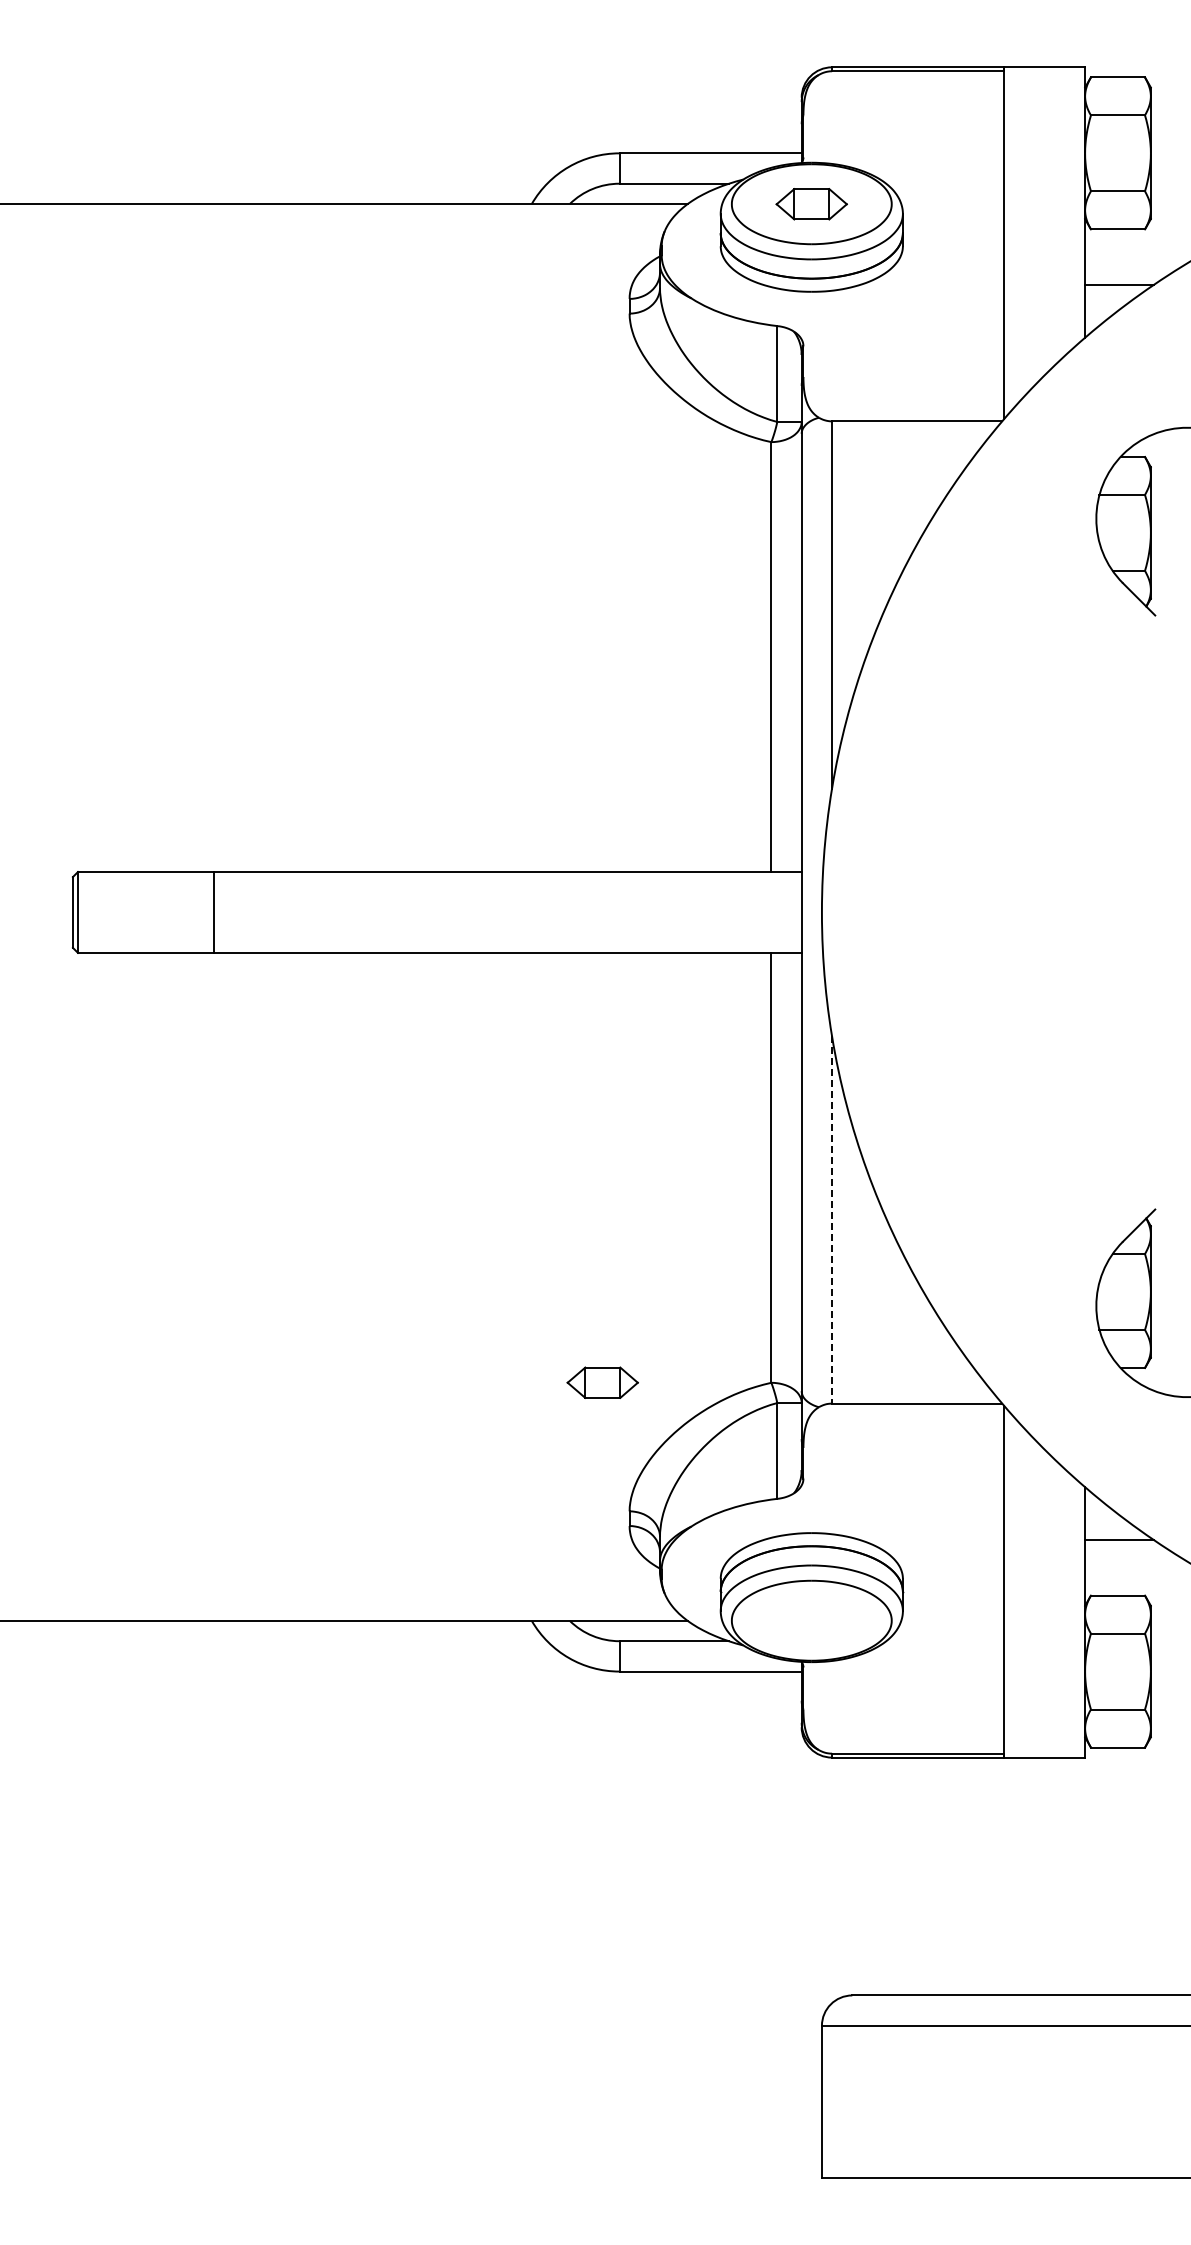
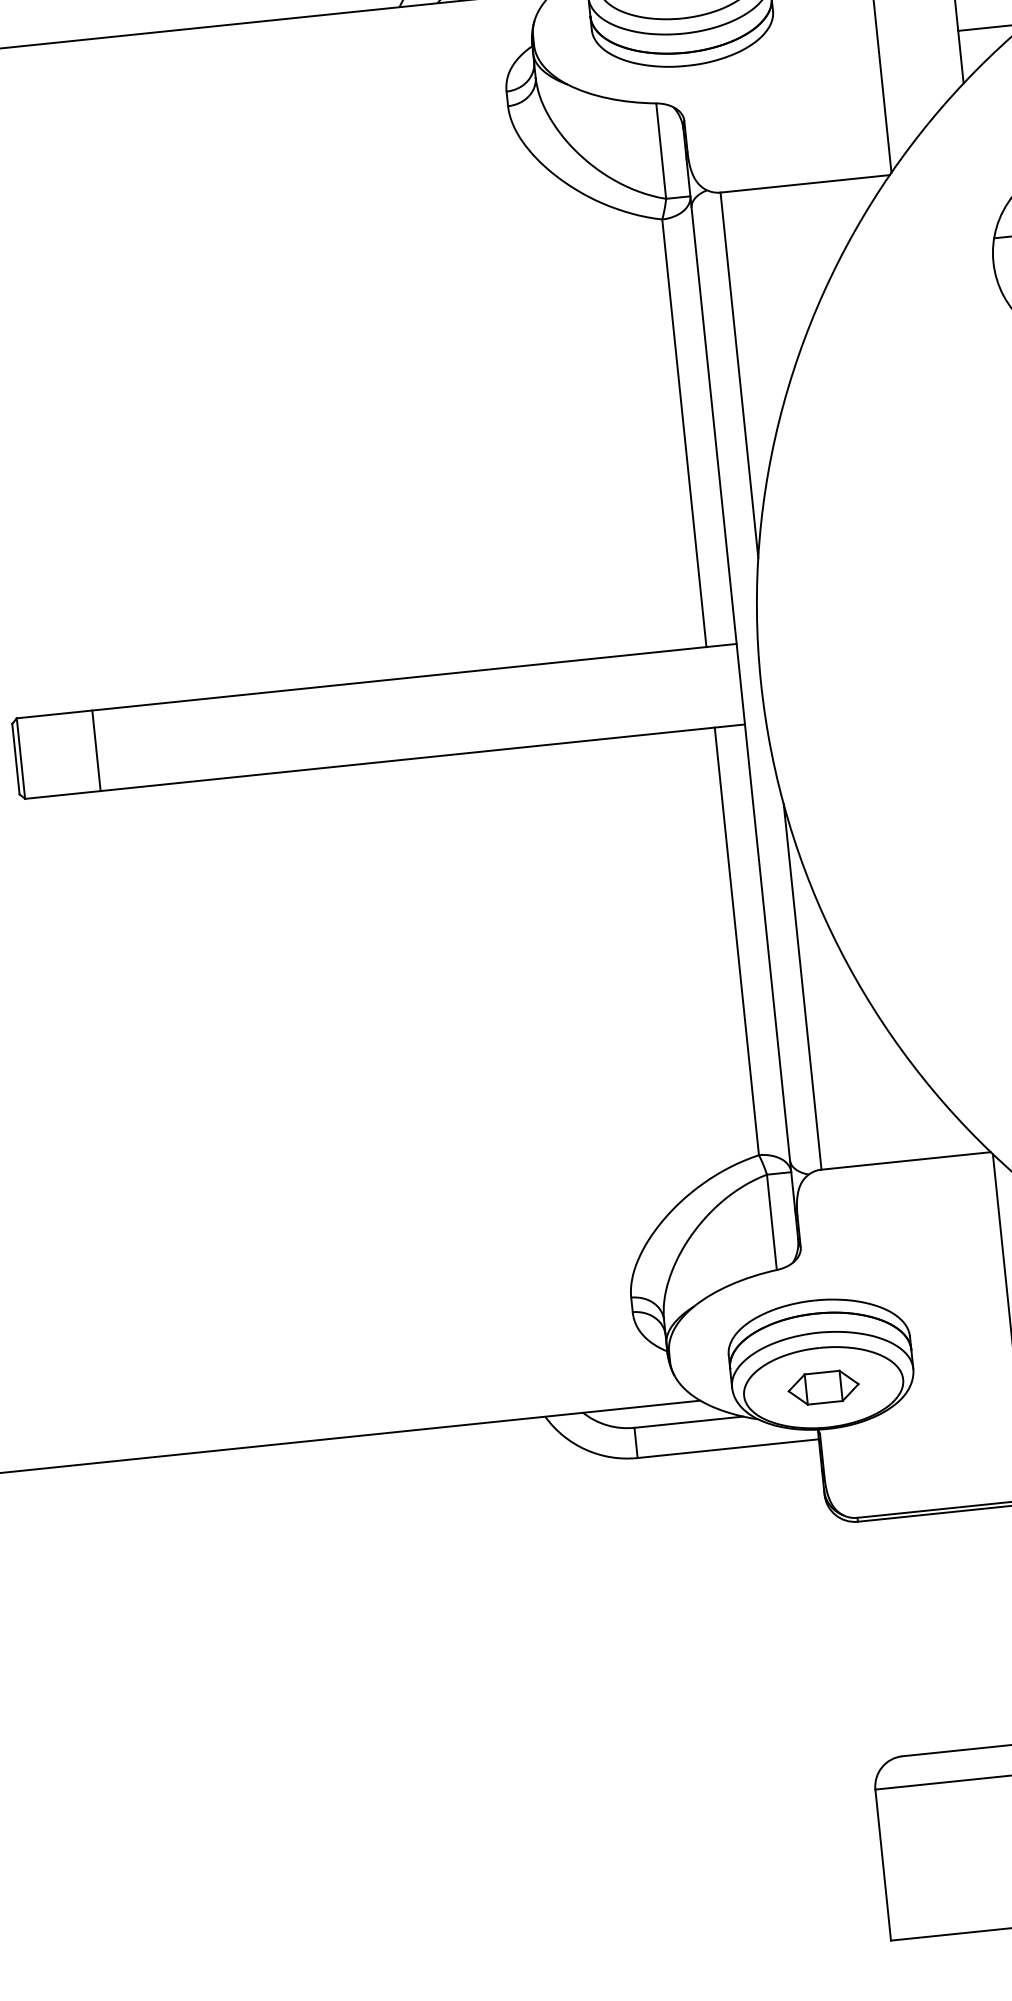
line: (213, 911) -> (95, 749), moved
line: (832, 1219) -> (803, 986), dashed -> solid
part: (602, 1382) -> (823, 1387), moved

